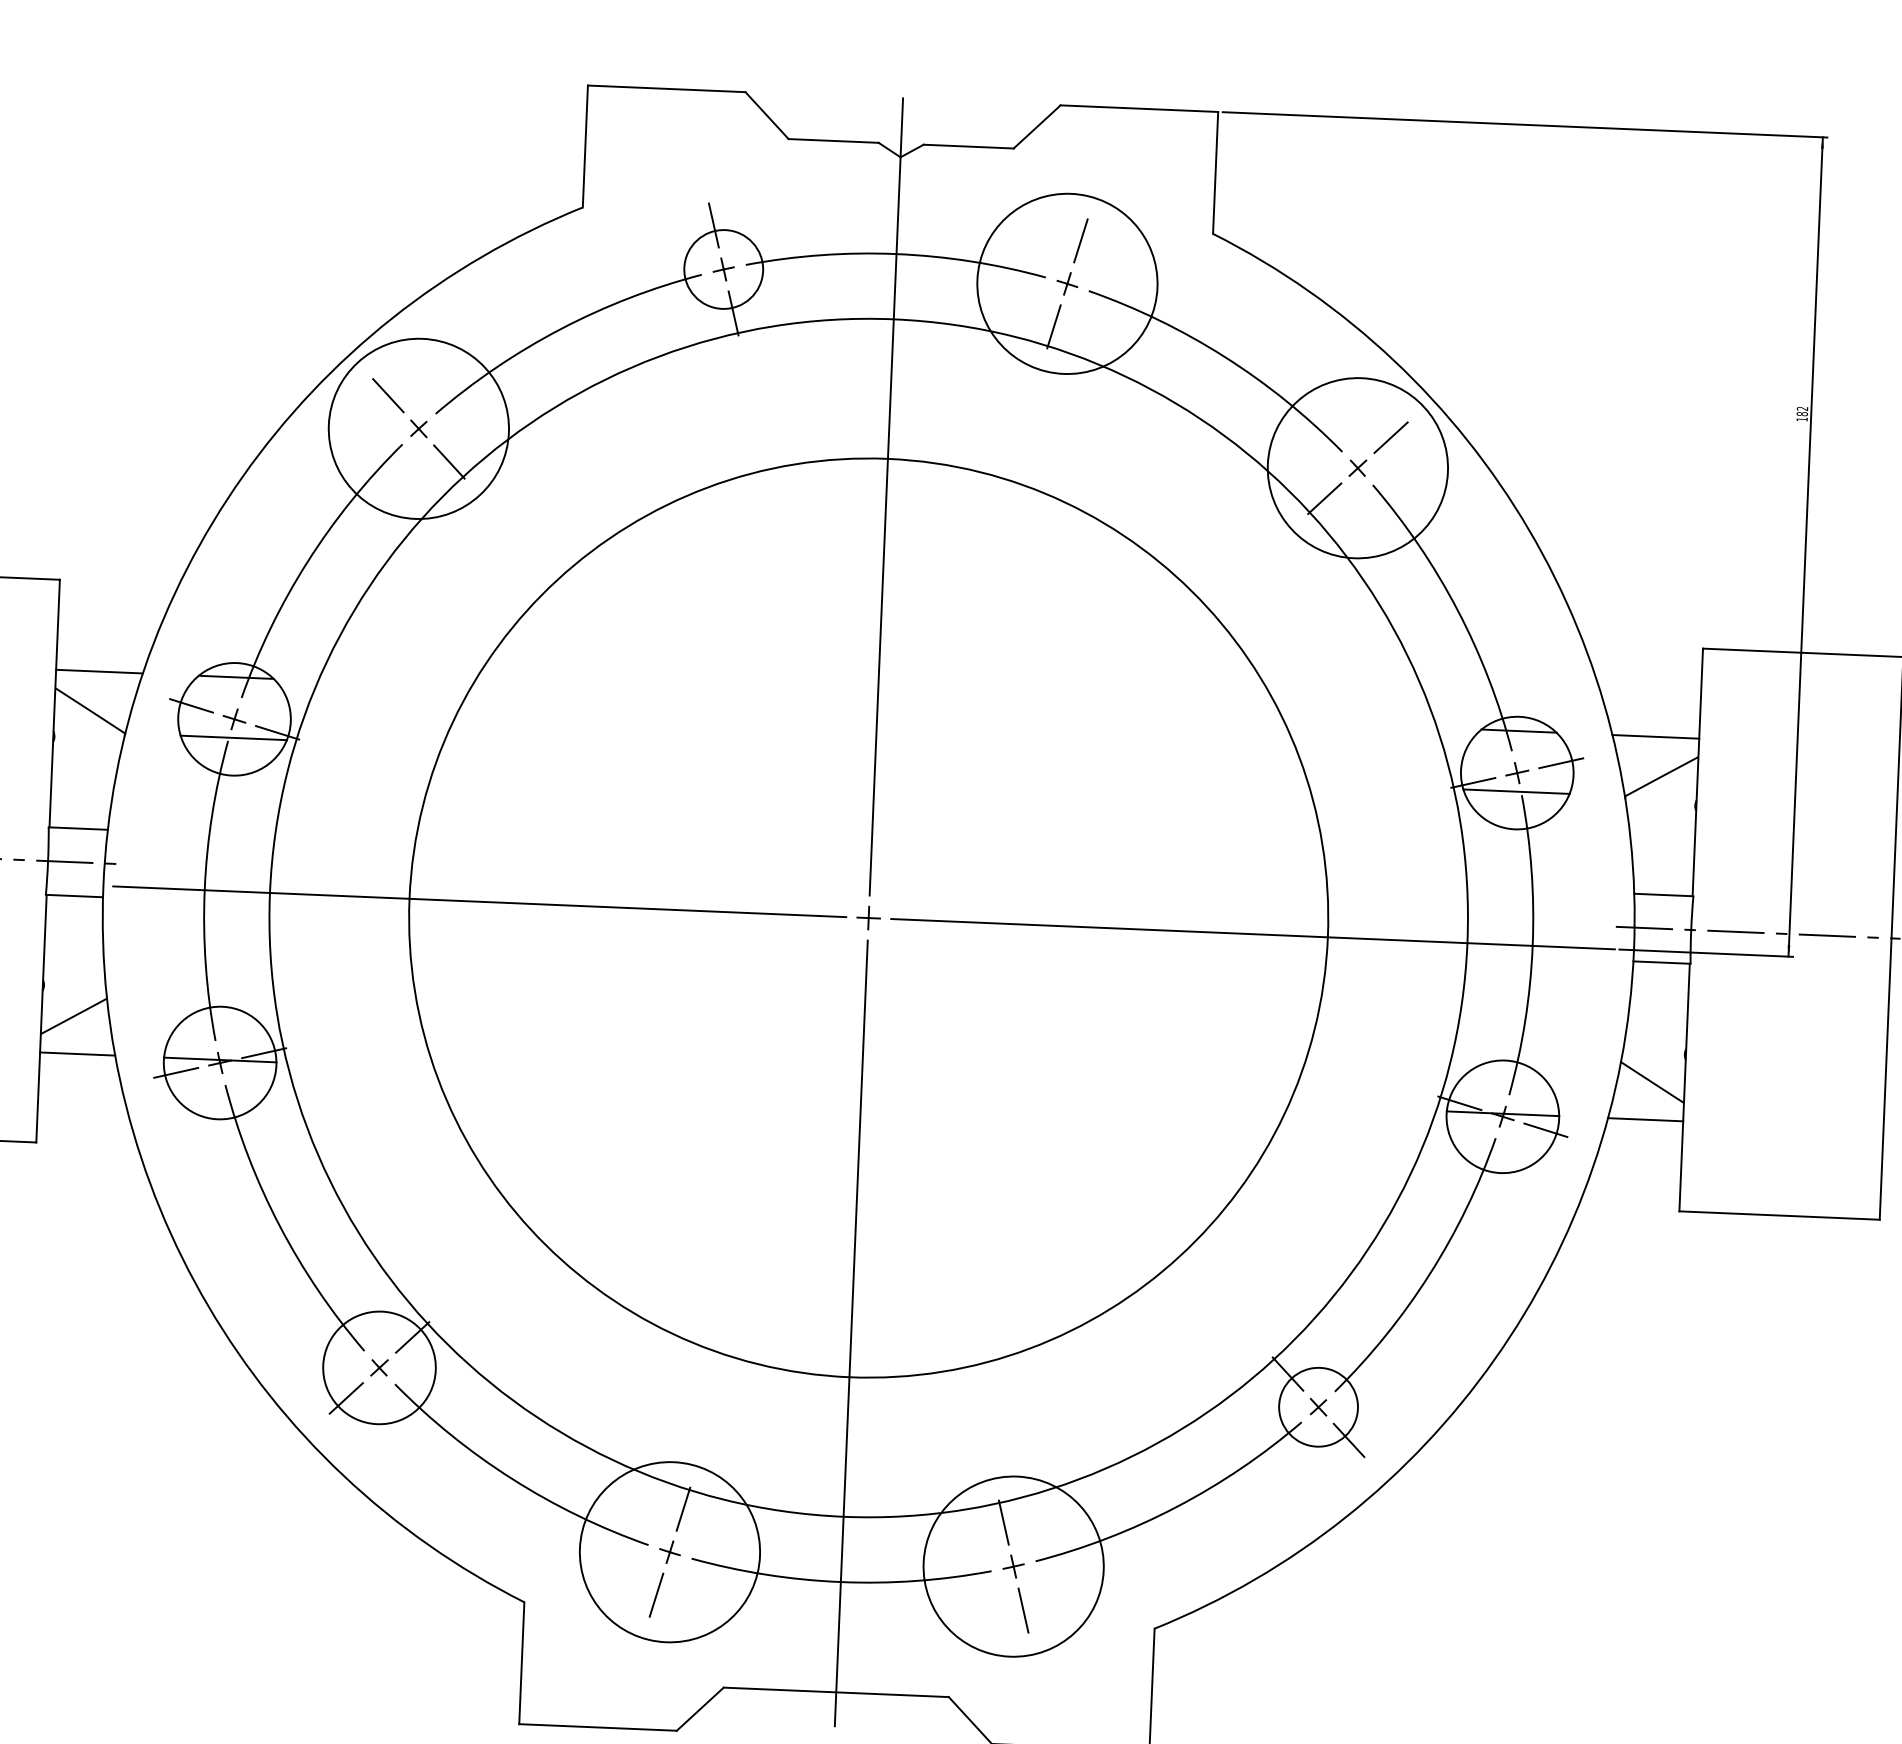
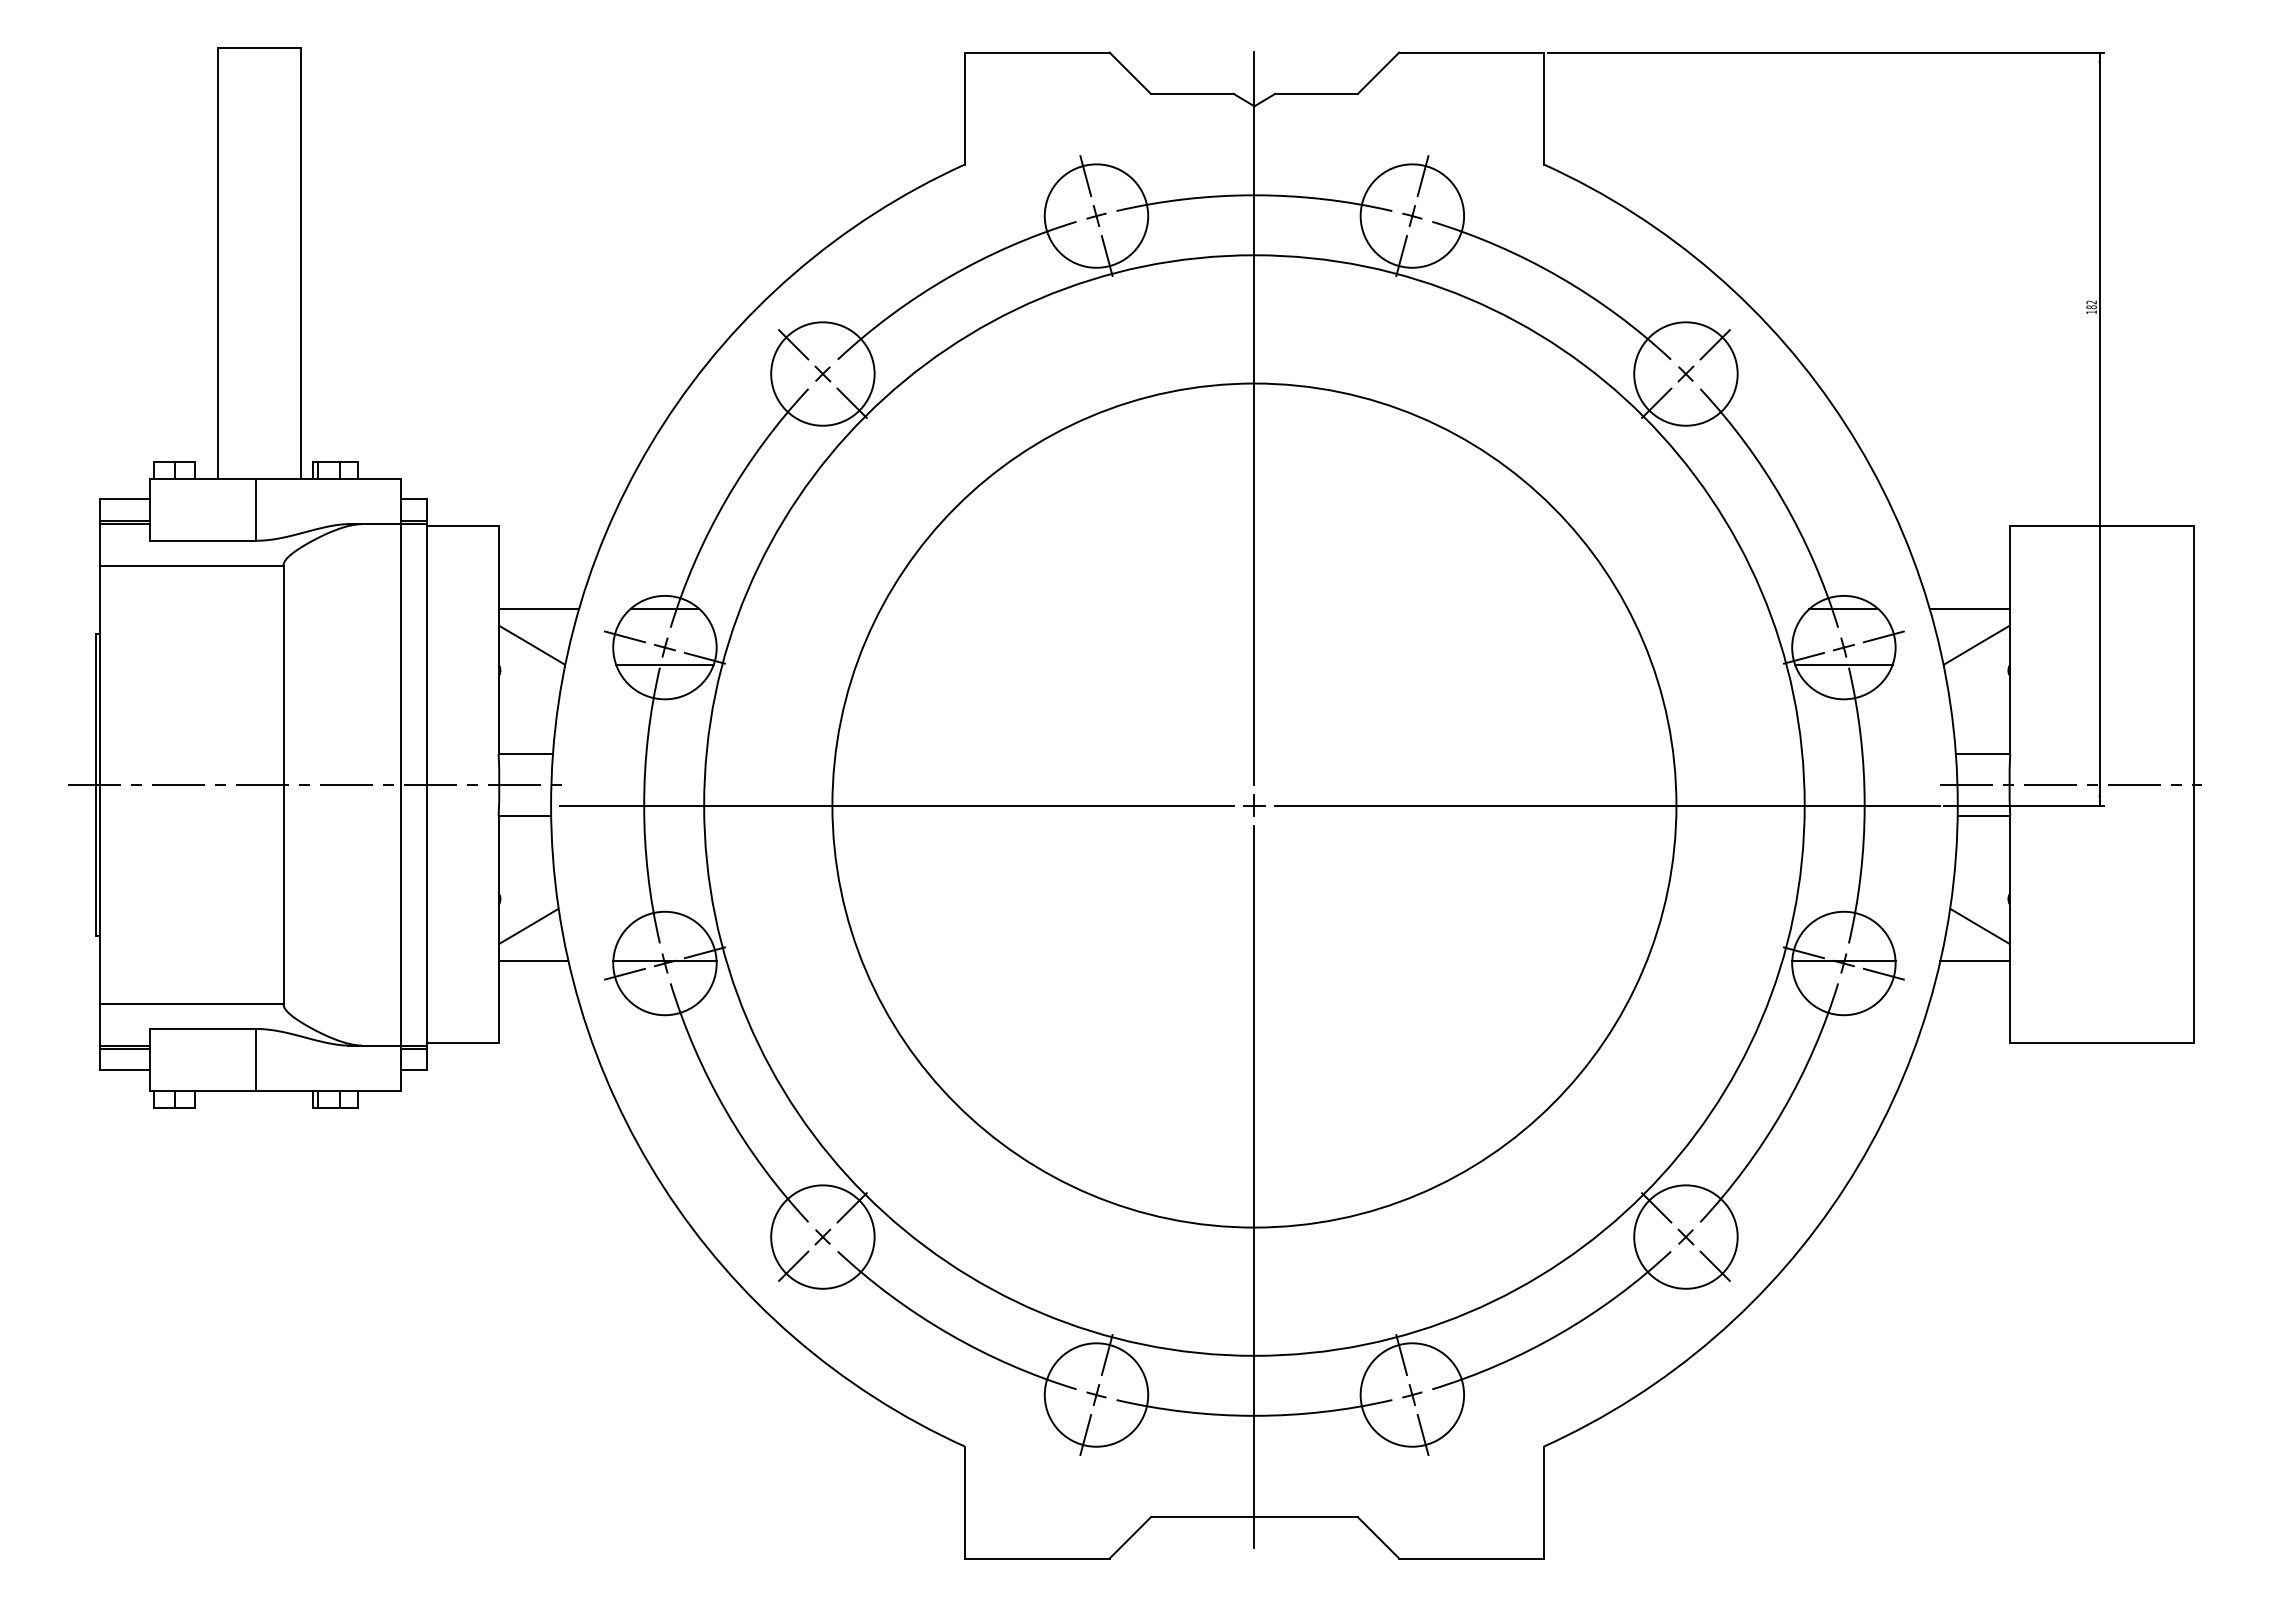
circle: (723, 268) -> (1096, 215), size x1.43
circle: (1067, 283) -> (1412, 215), size x0.62
circle: (418, 428) -> (822, 373), size x0.62
circle: (1357, 467) -> (1685, 373), size x0.62
circle: (1318, 1406) -> (1685, 1236), size x1.43
circle: (670, 1551) -> (1096, 1394), size x0.62
circle: (1013, 1566) -> (1412, 1394), size x0.62

